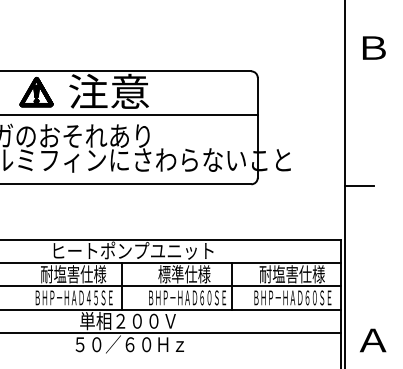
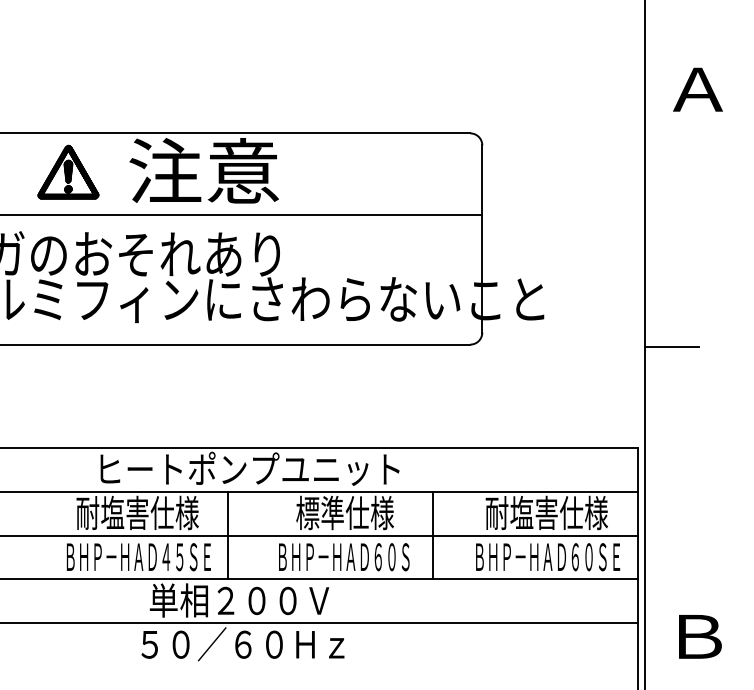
text: (372, 47) -> (696, 88), Ｂ -> Ａ
text: (224, 297) -> (420, 556), ＢＨＰ－ＨＡＤ６０ＳＥ -> ＢＨＰ－ＨＡＤ６０Ｓ
text: (373, 340) -> (698, 636), Ａ -> Ｂ

